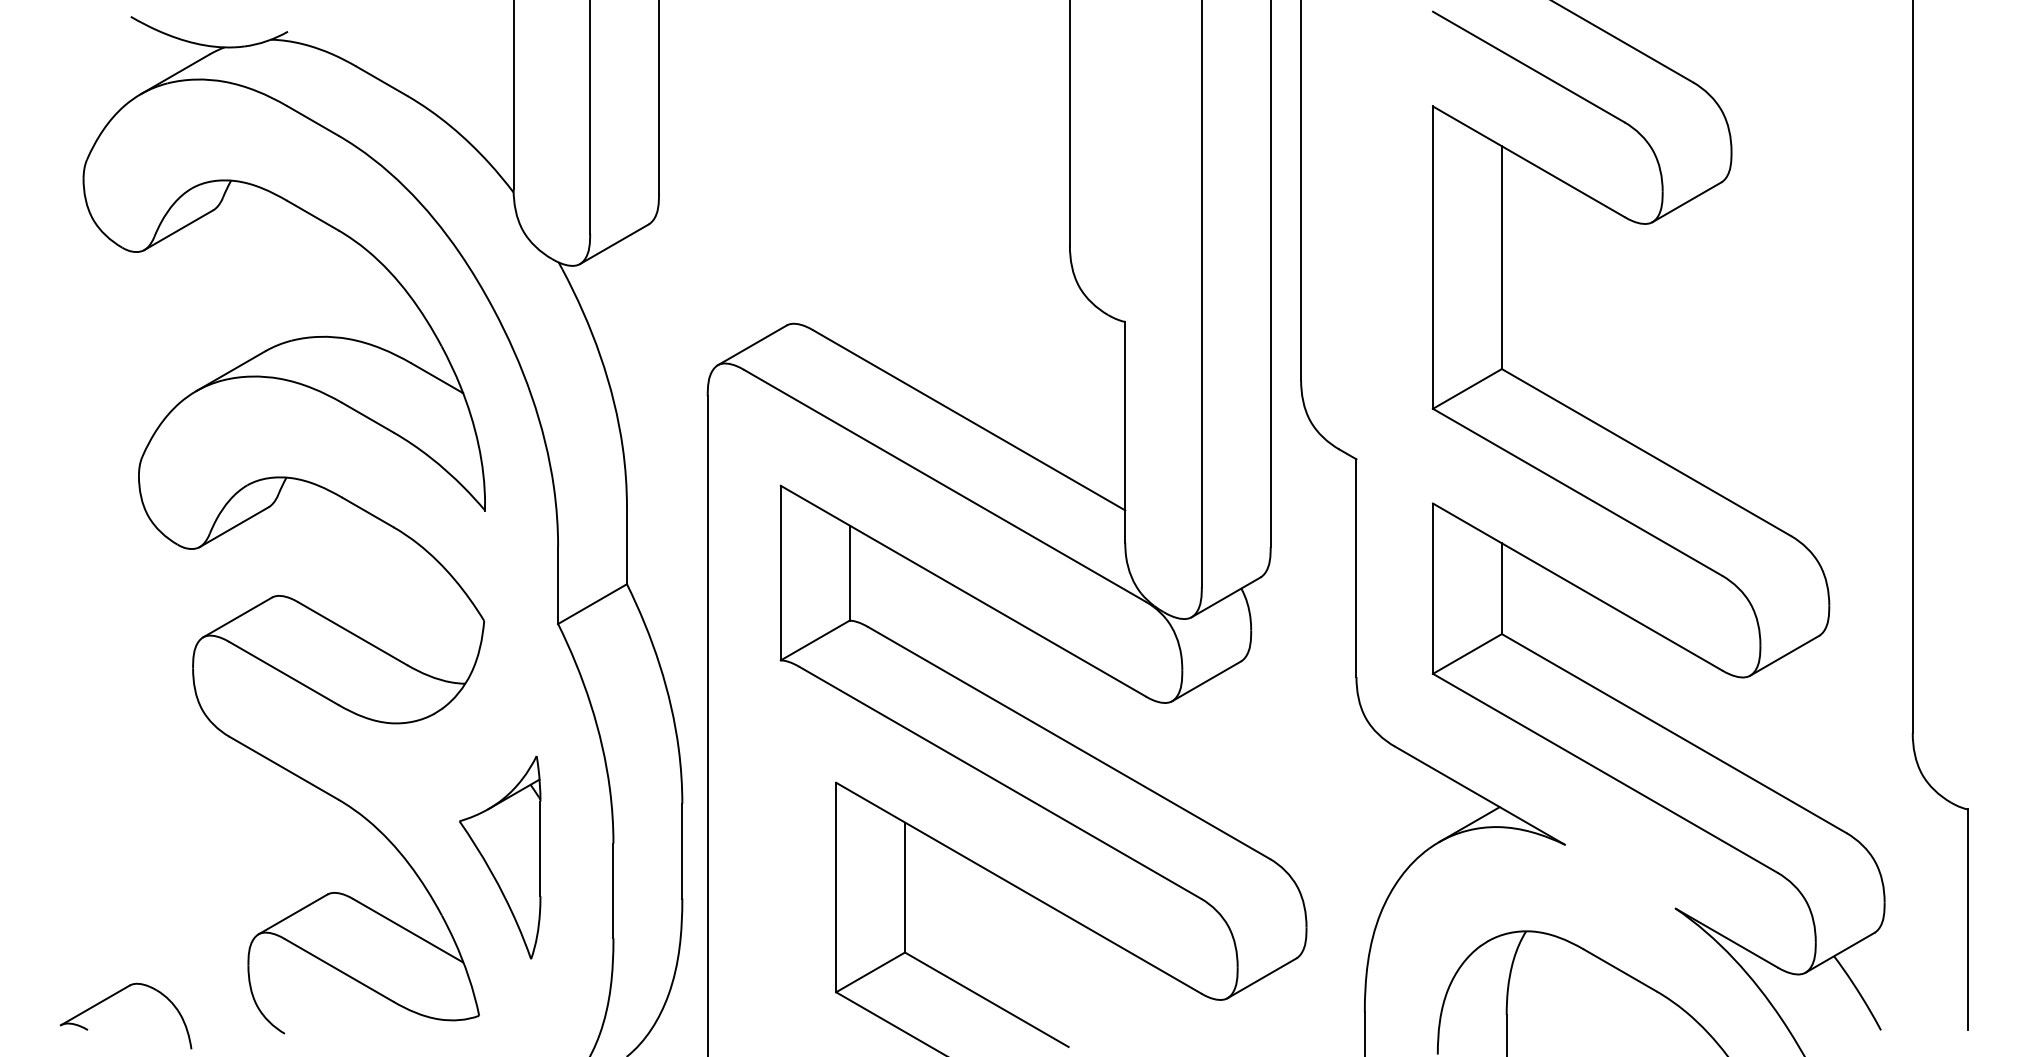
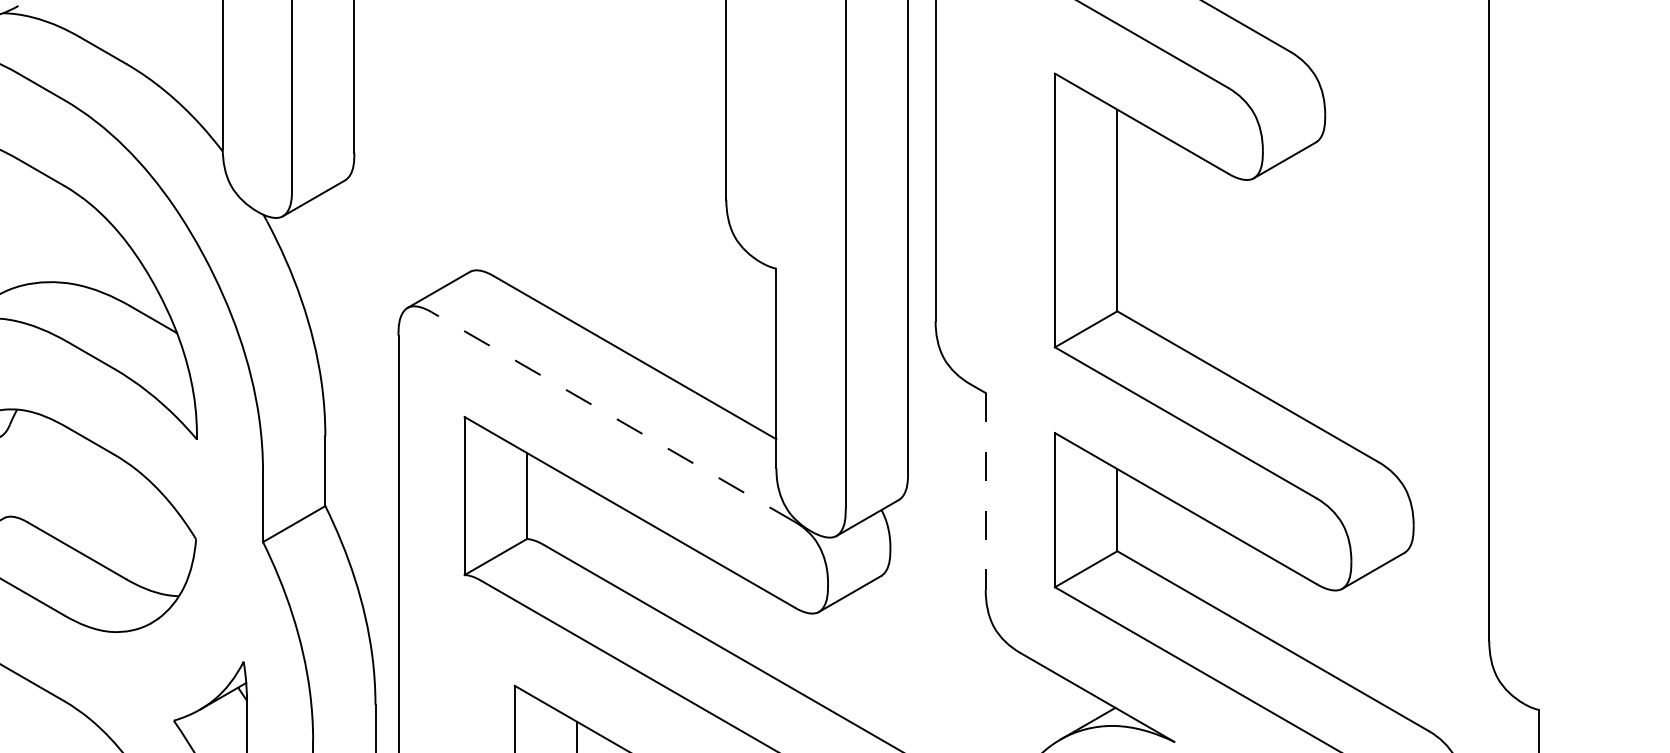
line: (945, 485) -> (613, 416), solid -> dashed
line: (1356, 568) -> (985, 491), solid -> dashed

